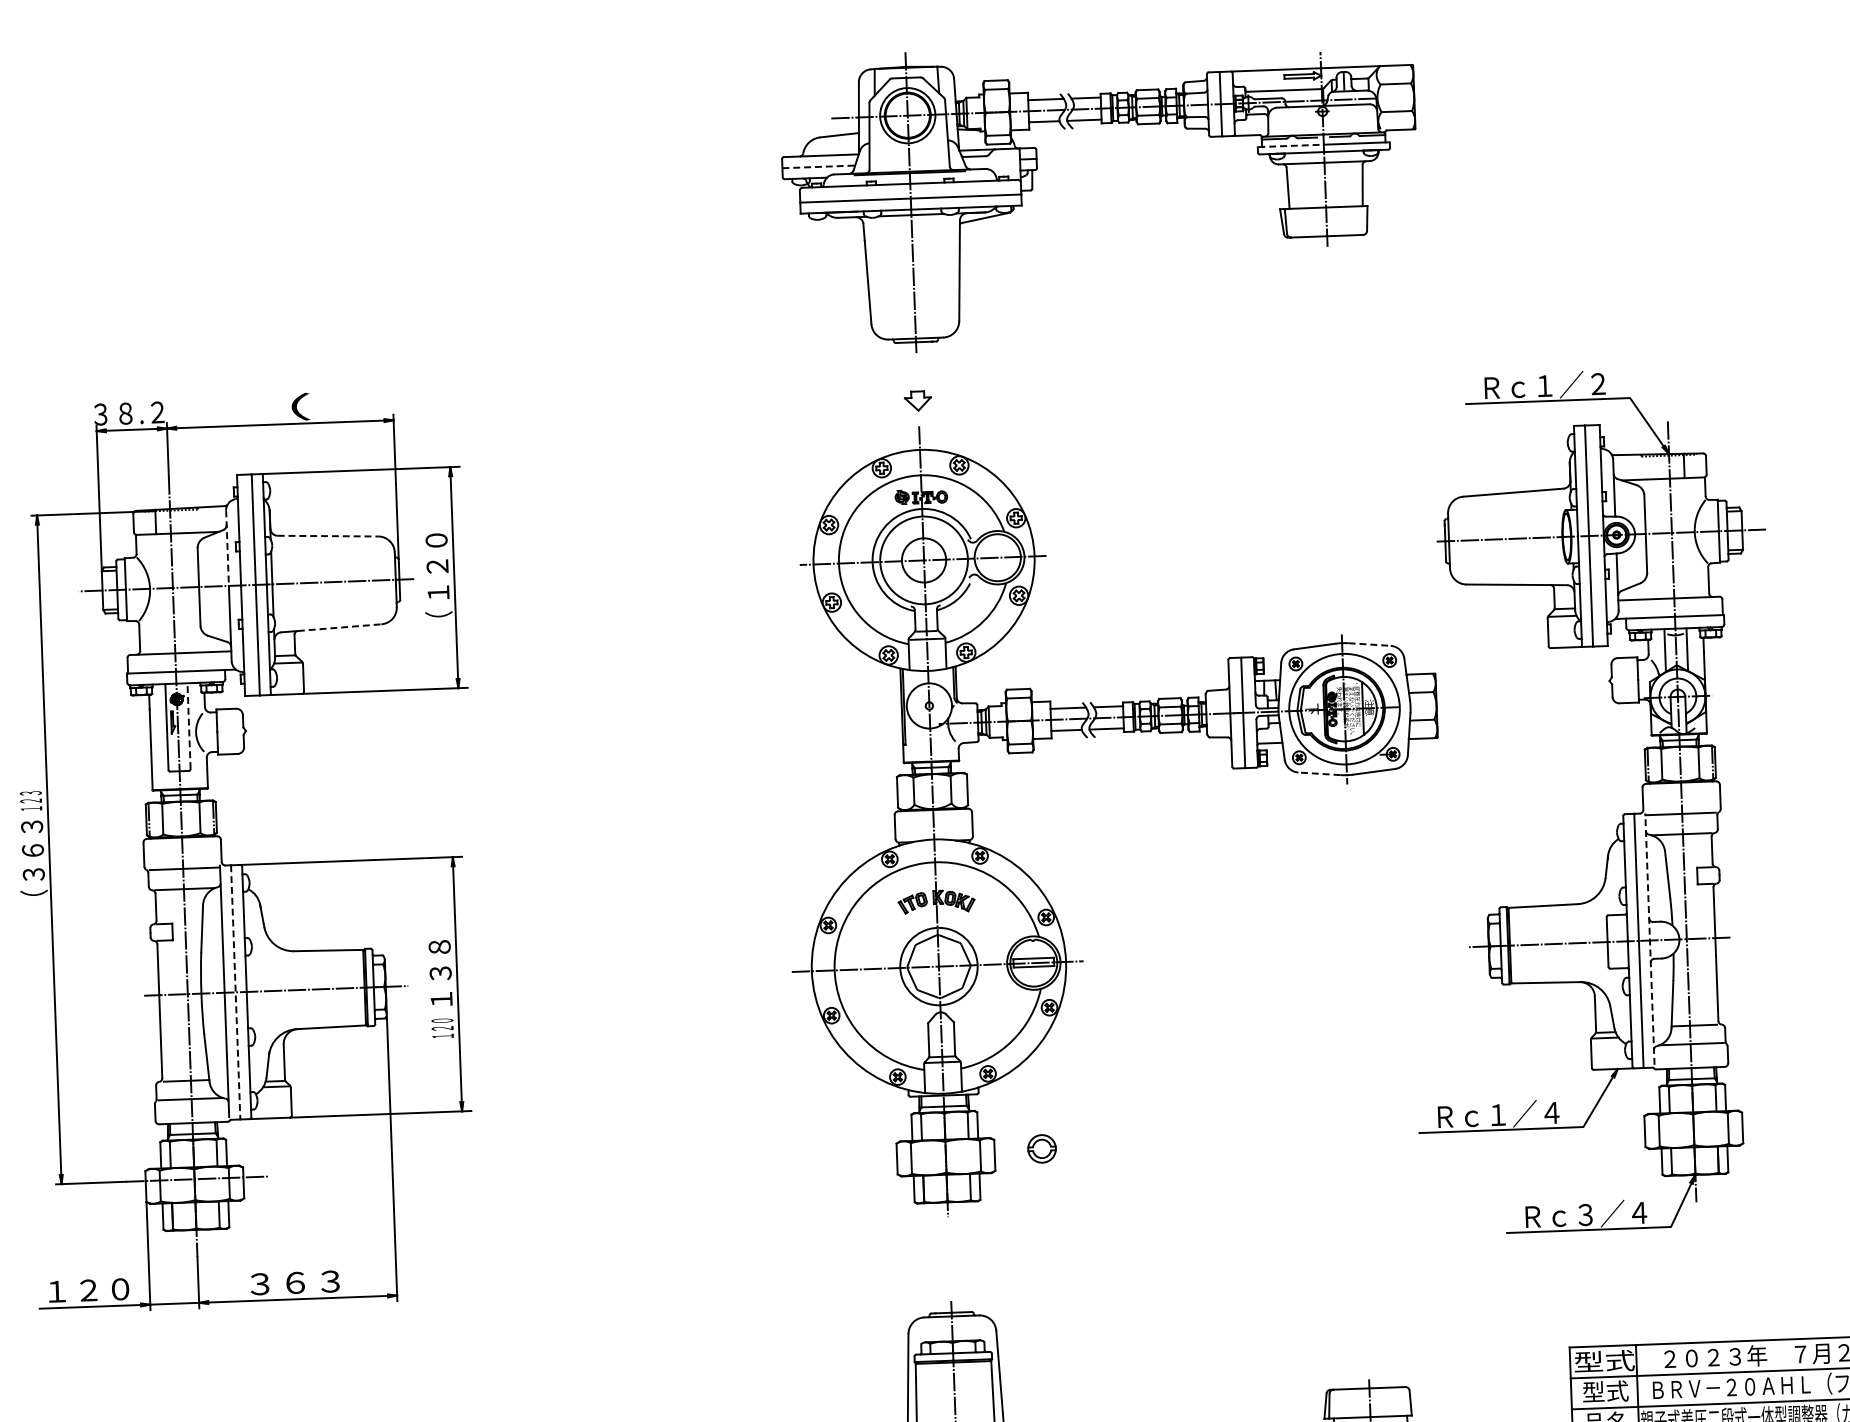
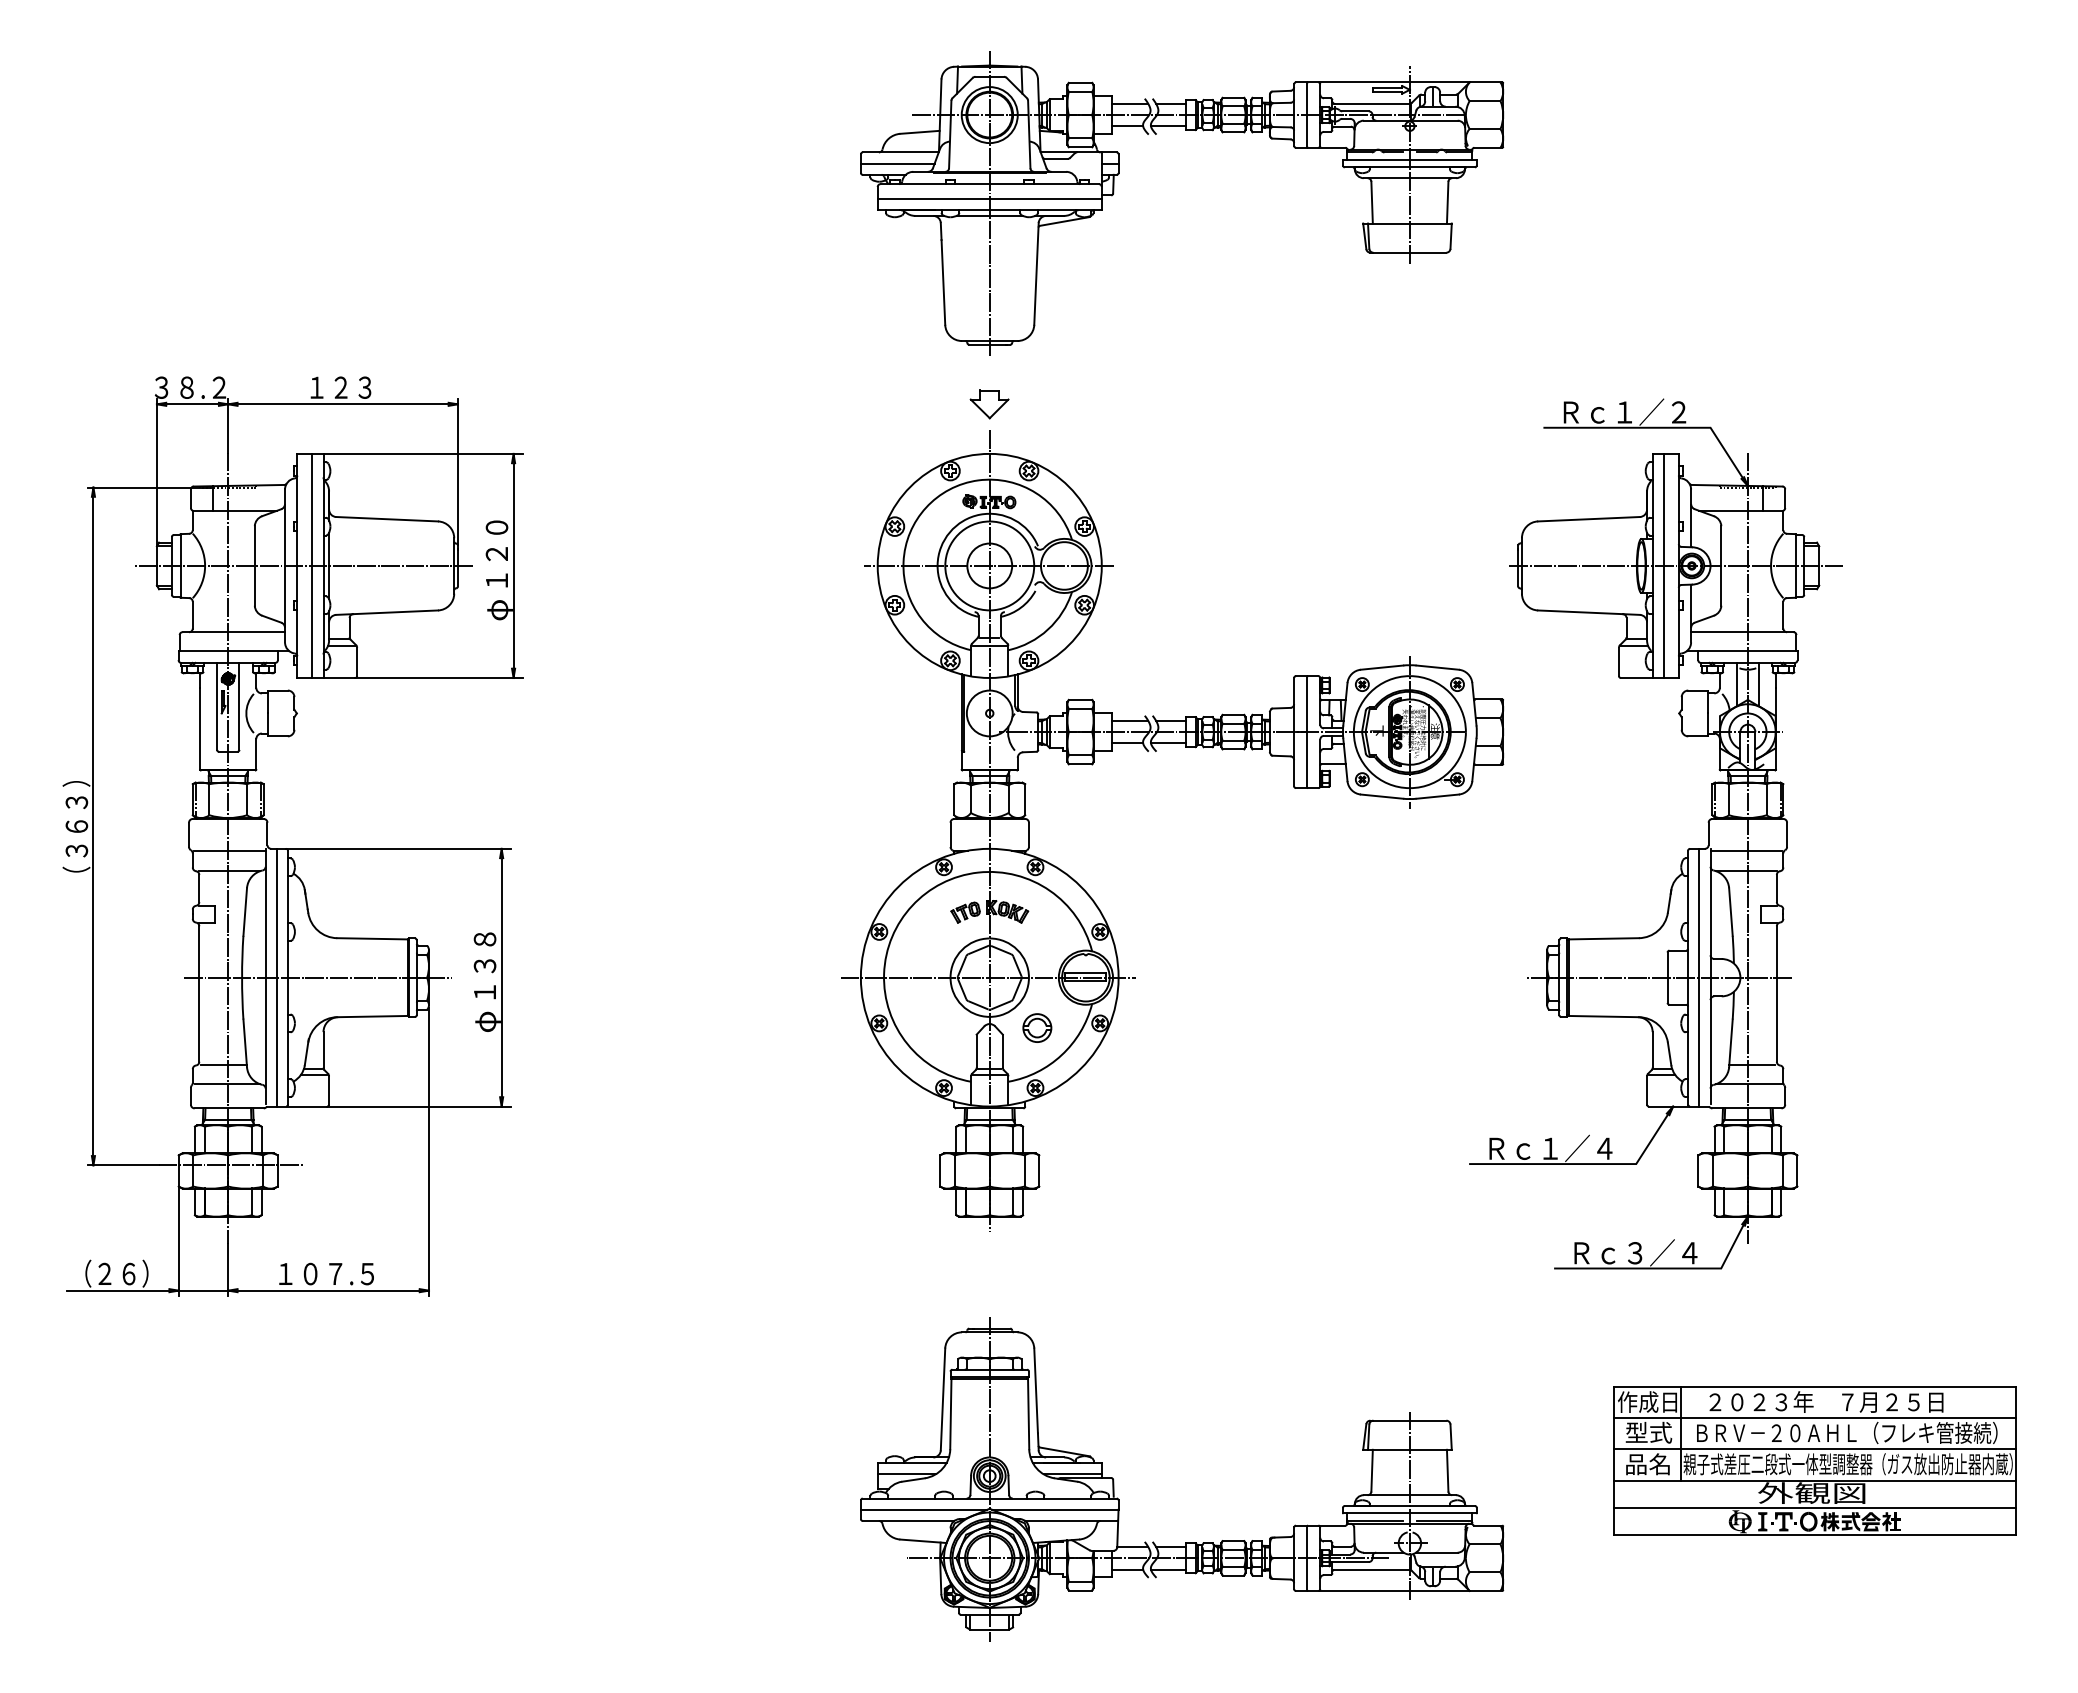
line: (1291, 145) -> (1377, 159), dashed -> solid
line: (818, 166) -> (897, 163), dashed -> solid
part: (917, 401) -> (989, 404), size x1.43
text: (278, 407) -> (341, 387), （ -> １２３
line: (328, 536) -> (387, 519), dashed -> solid
line: (228, 548) -> (285, 528), dashed -> solid
text: (440, 621) -> (497, 609), （ -> φ
line: (340, 627) -> (396, 612), dashed -> solid
line: (1370, 644) -> (1438, 667), dashed -> solid
line: (189, 725) -> (239, 705), dashed -> solid
line: (1318, 773) -> (1381, 796), dashed -> solid
text: (30, 801) -> (76, 776), １２３ -> ）
line: (1649, 938) -> (1710, 975), dashed -> solid
line: (235, 992) -> (276, 977), dashed -> solid
text: (445, 1027) -> (487, 1021), １２０ -> φ
part: (1042, 1148) -> (1037, 1027), moved
text: (295, 1282) -> (326, 1273), ３６３ -> １０７.５
text: (88, 1289) -> (116, 1273), １２０ -> （２６）
text: (1604, 1360) -> (1648, 1401), 型式 -> 作成日

